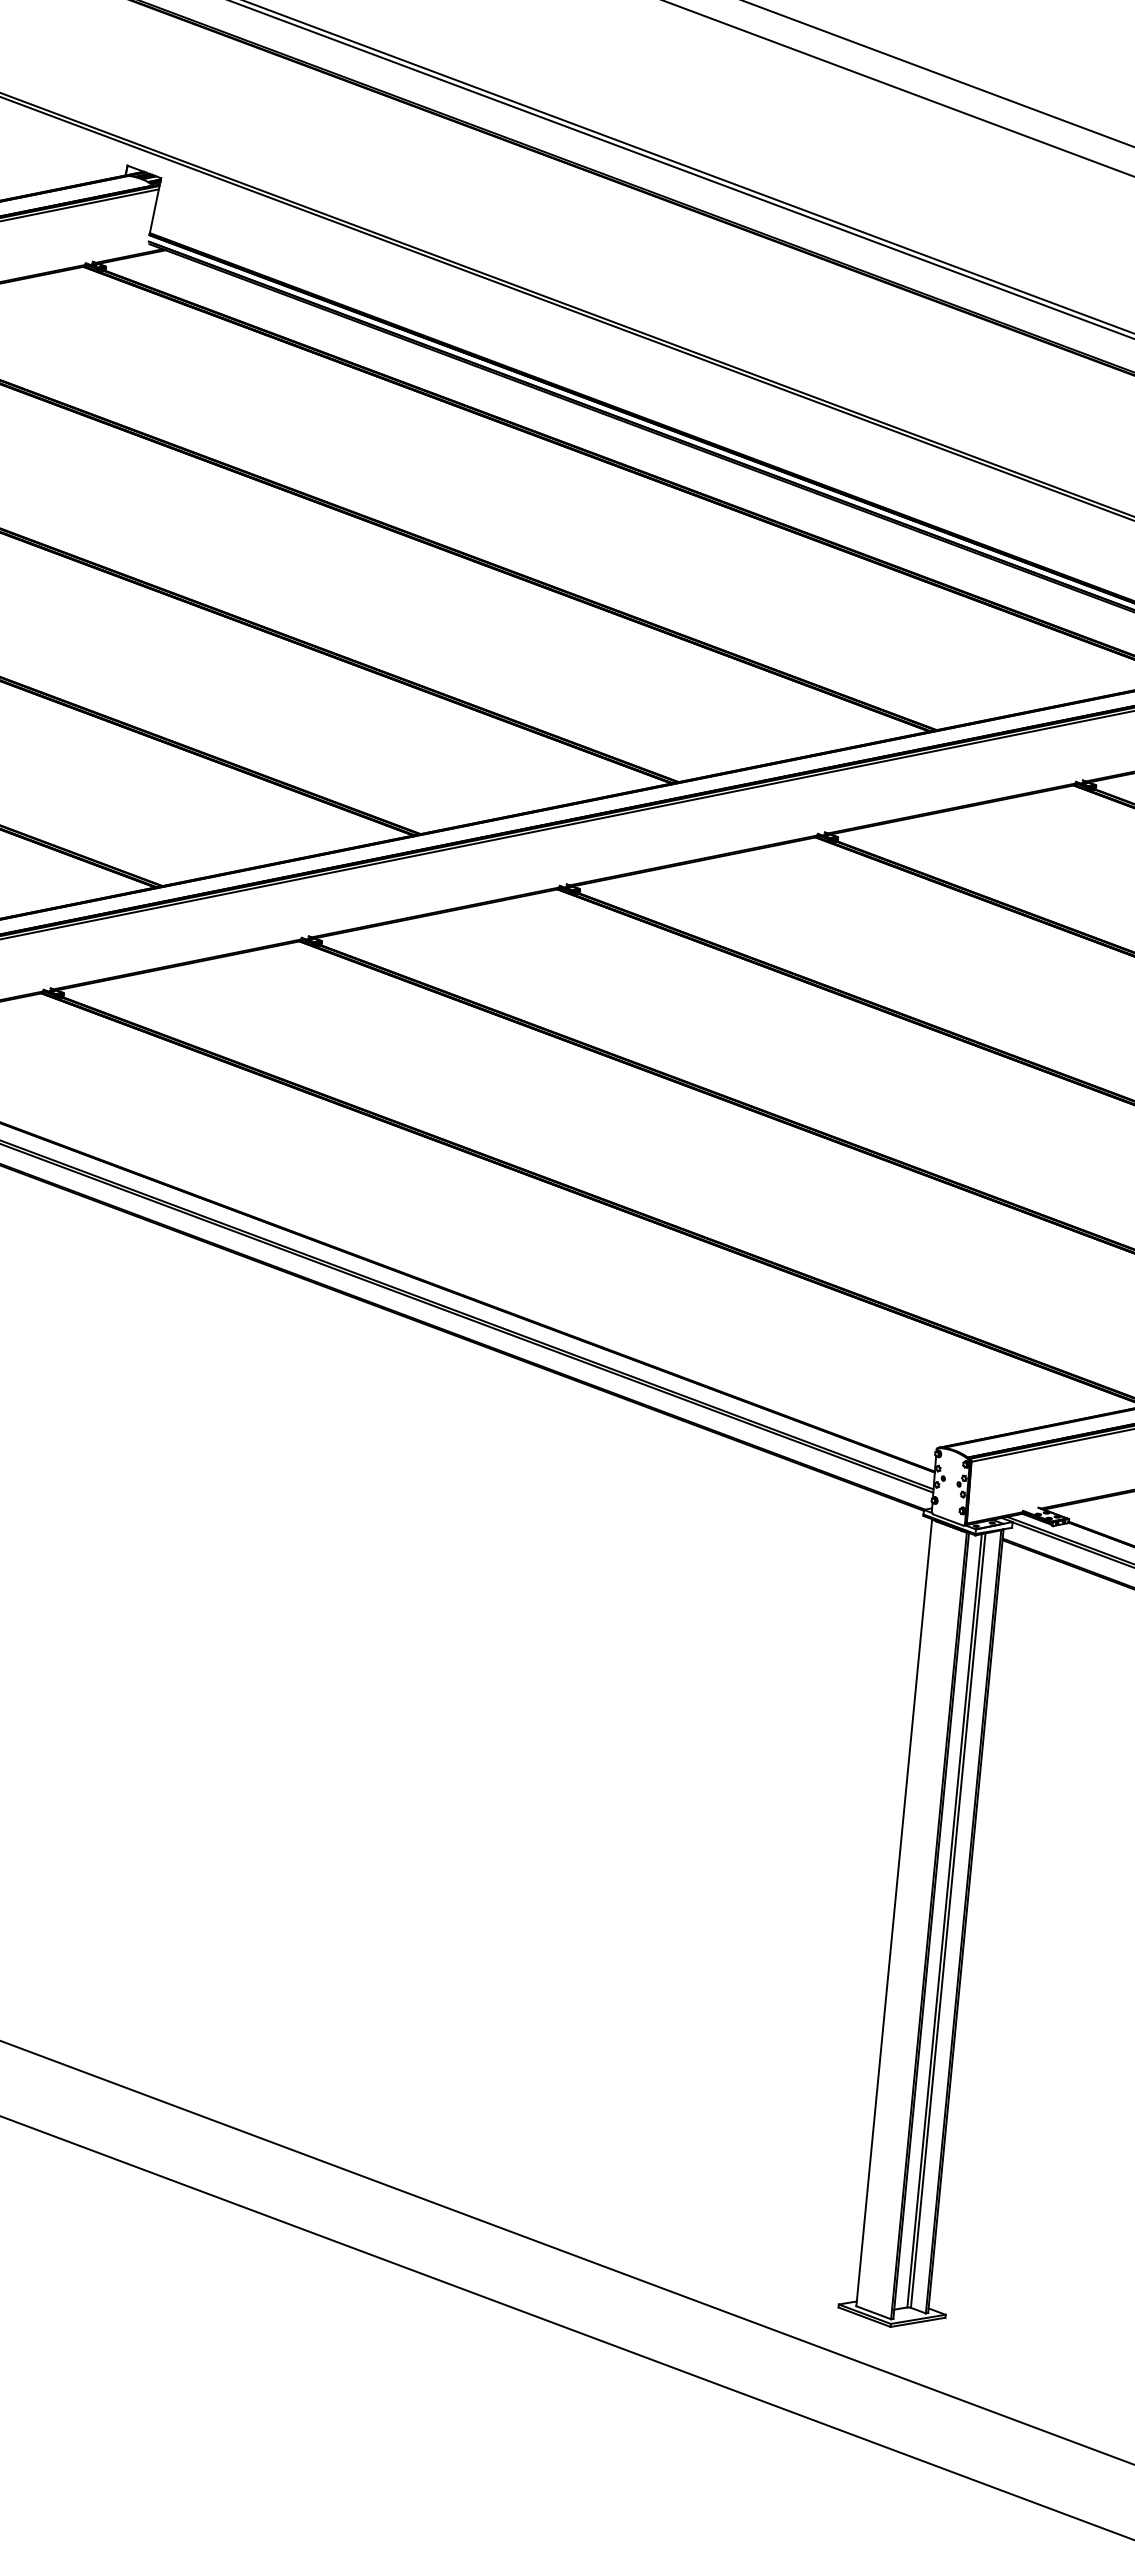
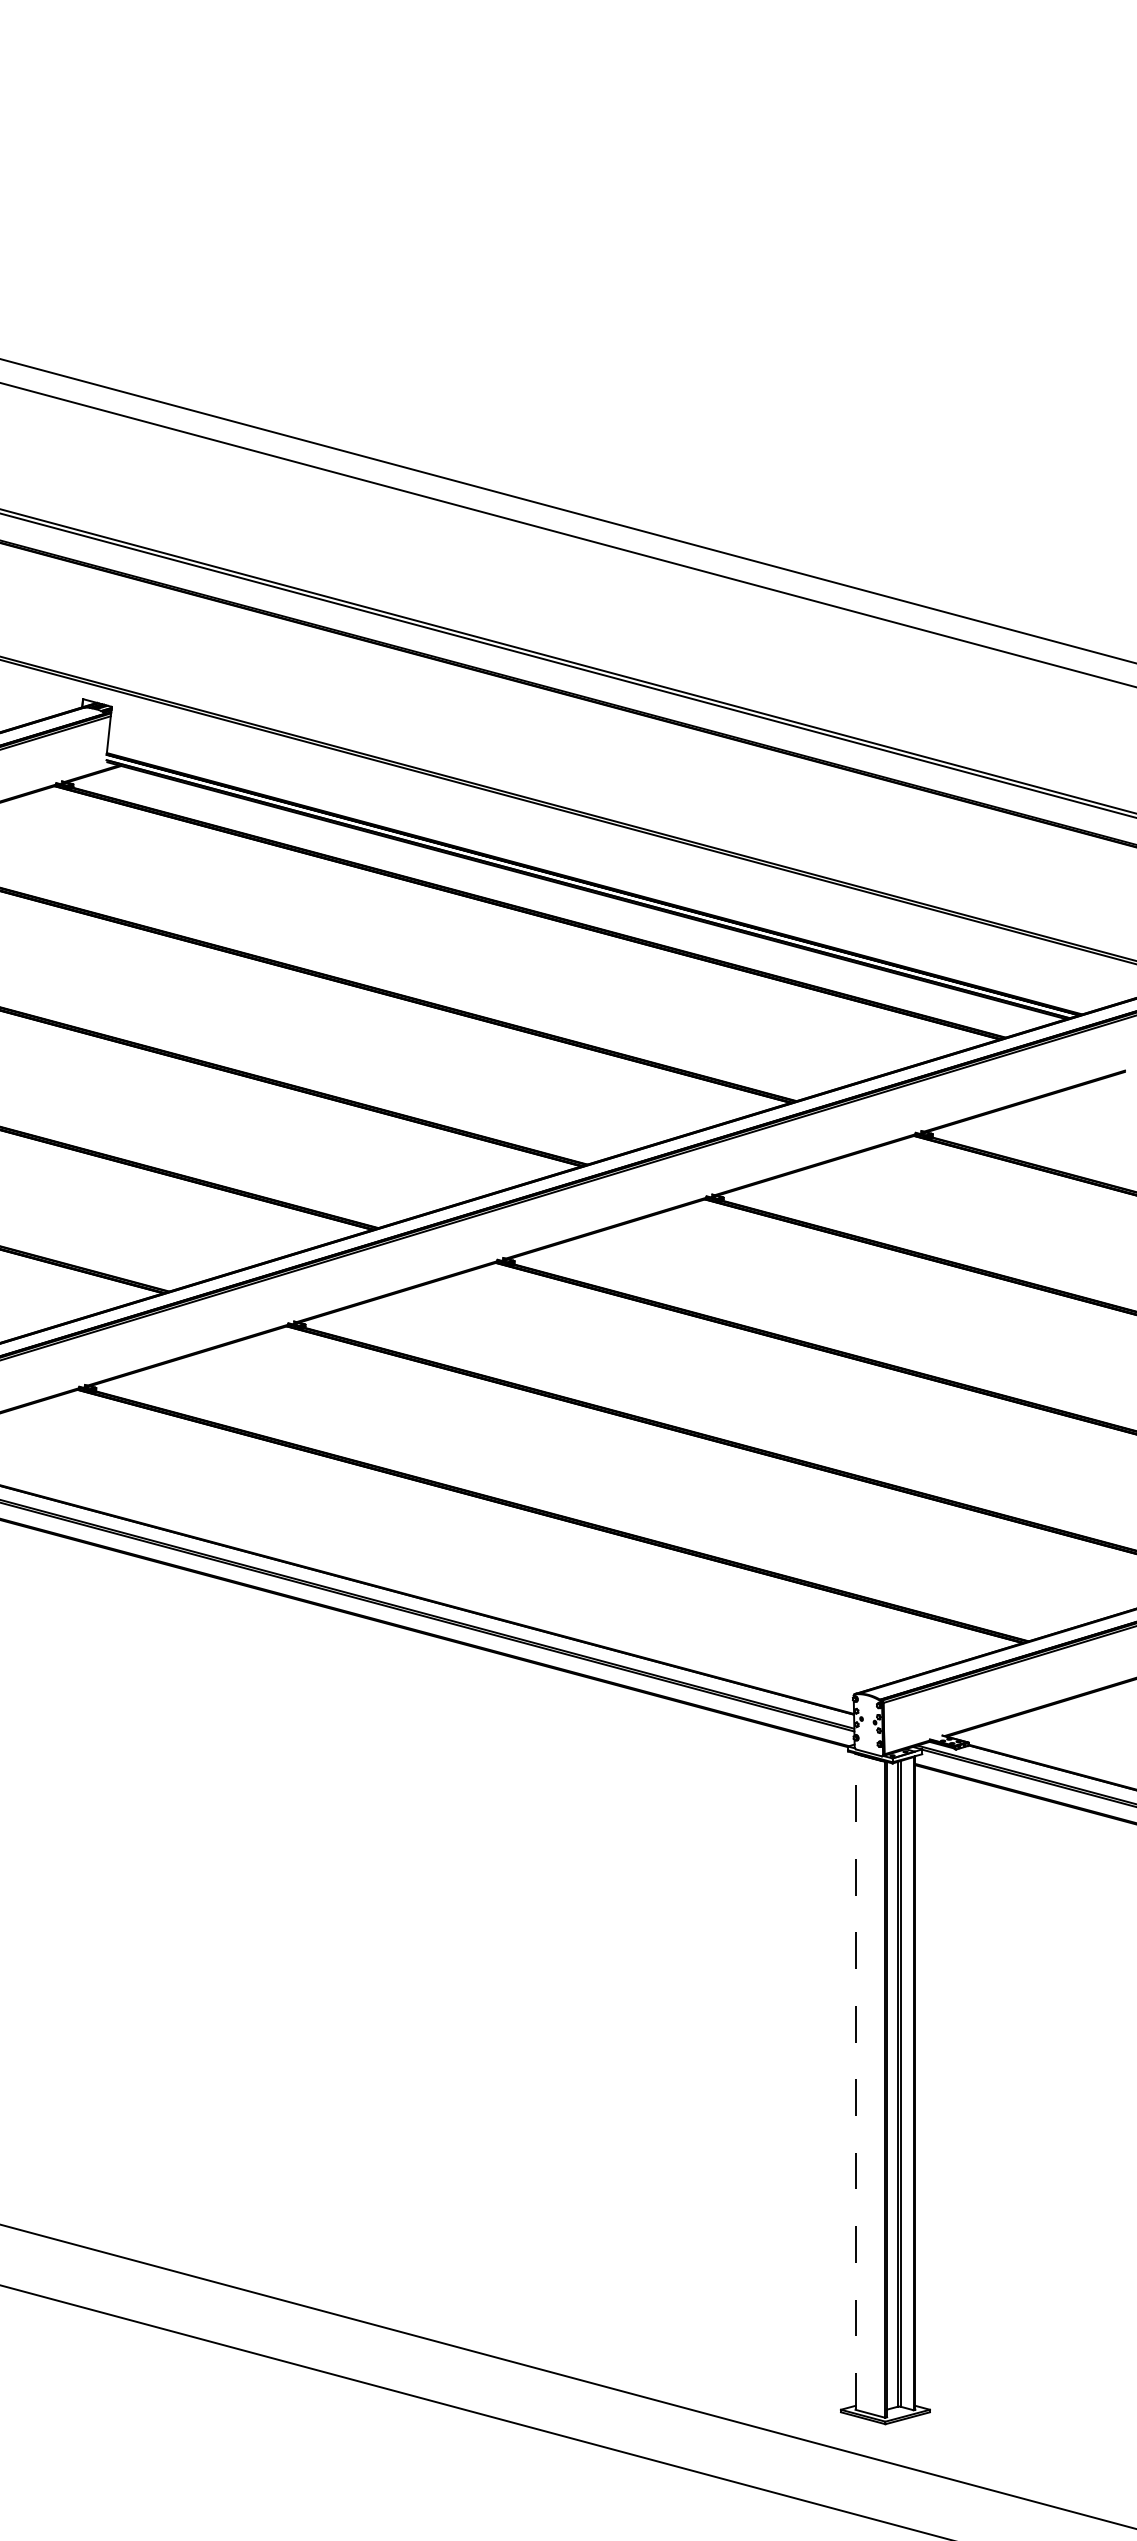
line: (894, 1912) -> (855, 2081), solid -> dashed

